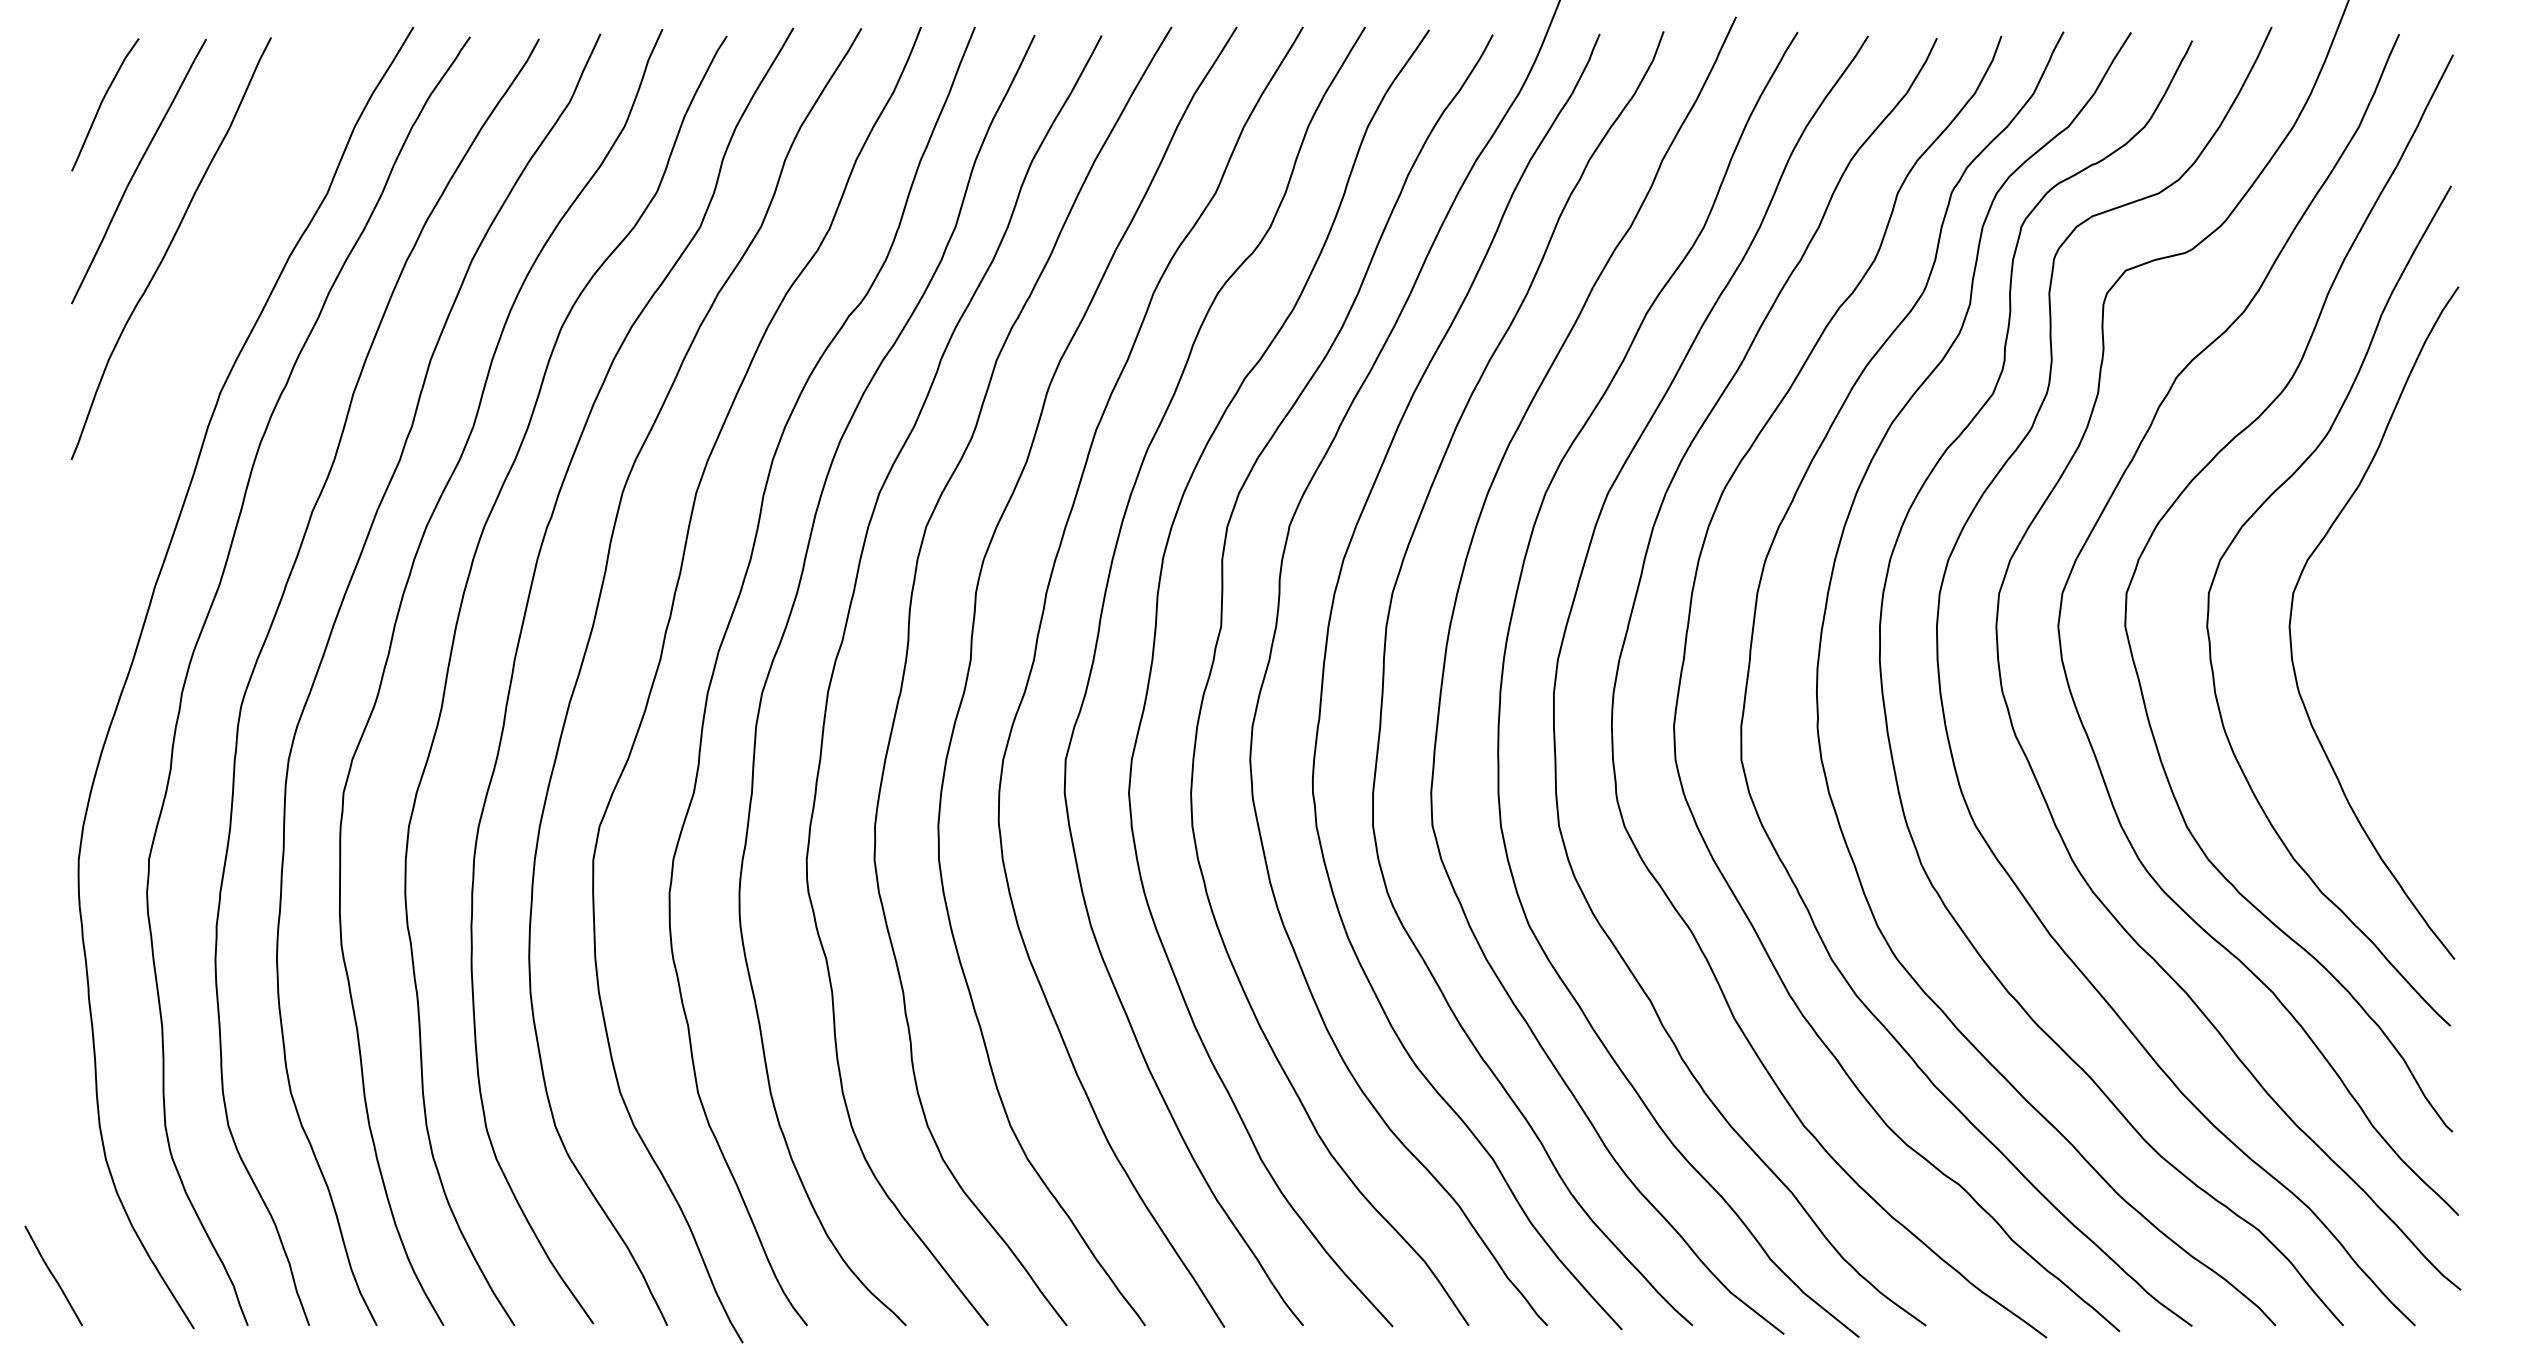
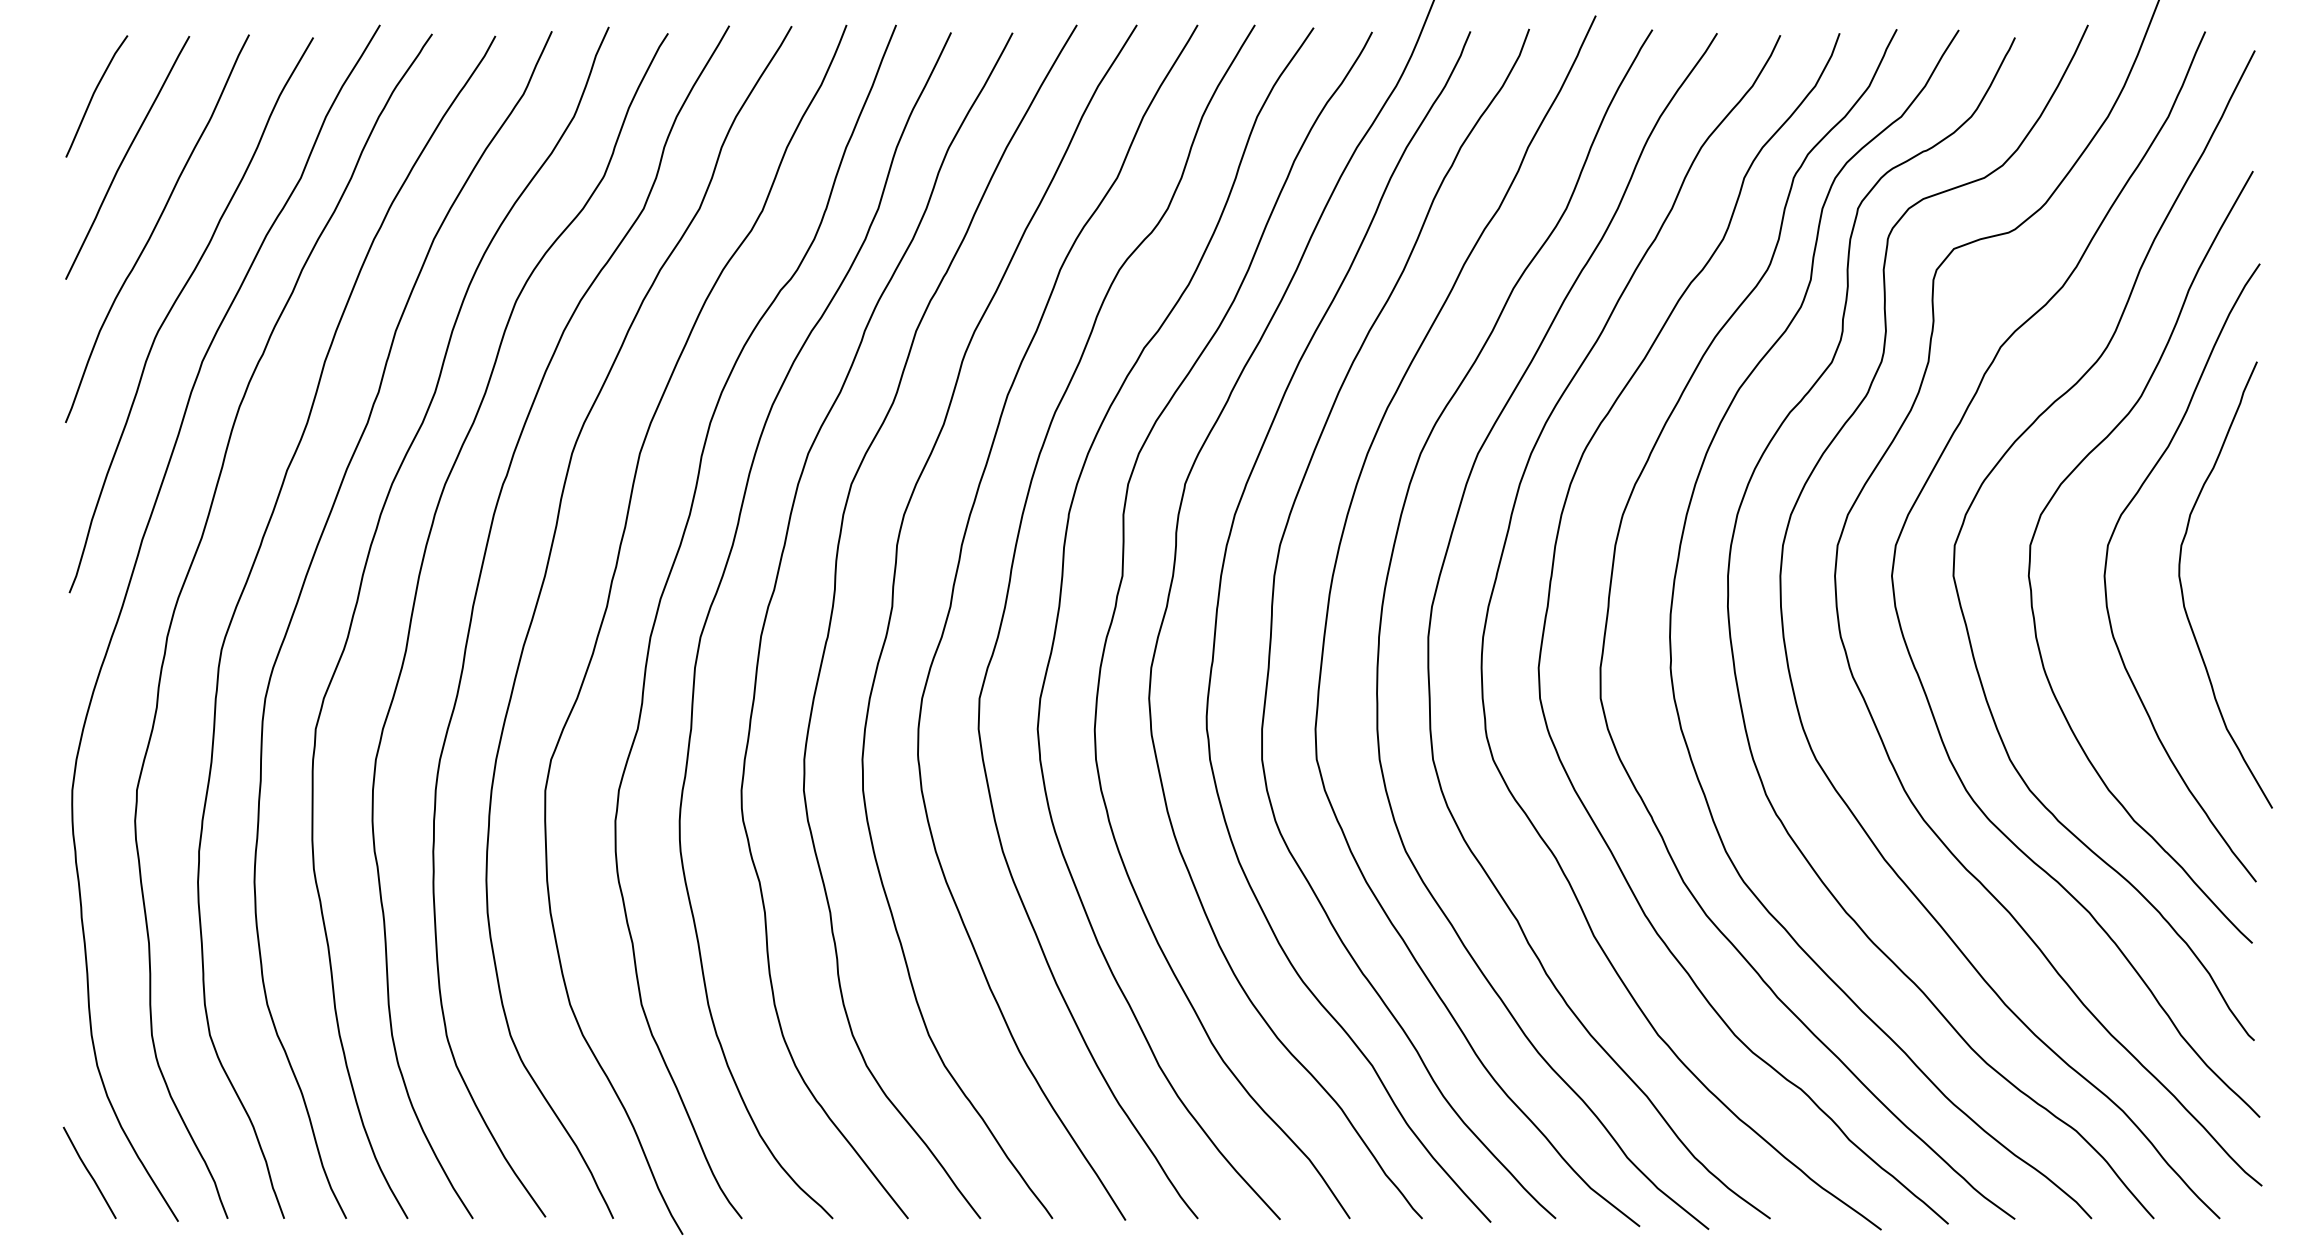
curve: (189, 332) -> (174, 305), added
curve: (2375, 646) -> (2183, 594), added
line: (53, 1275) -> (89, 1172), moved

